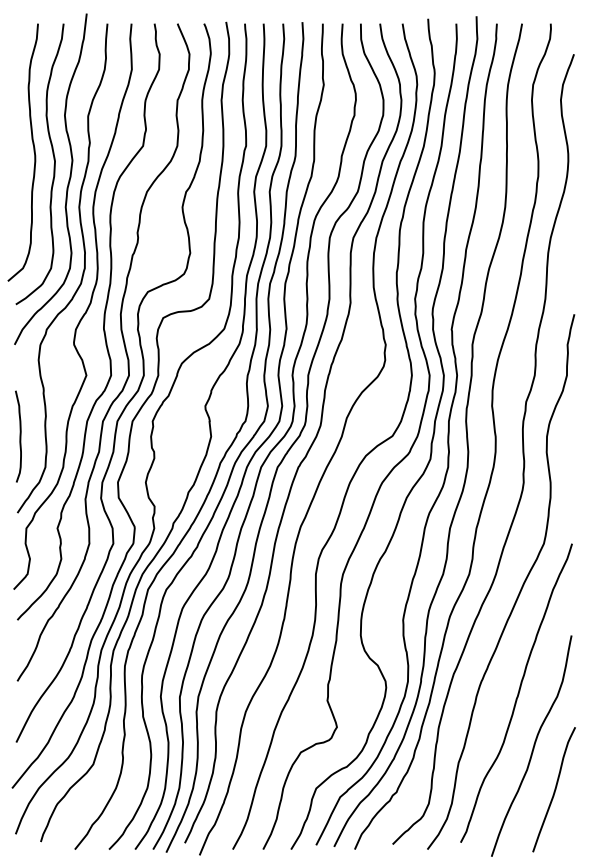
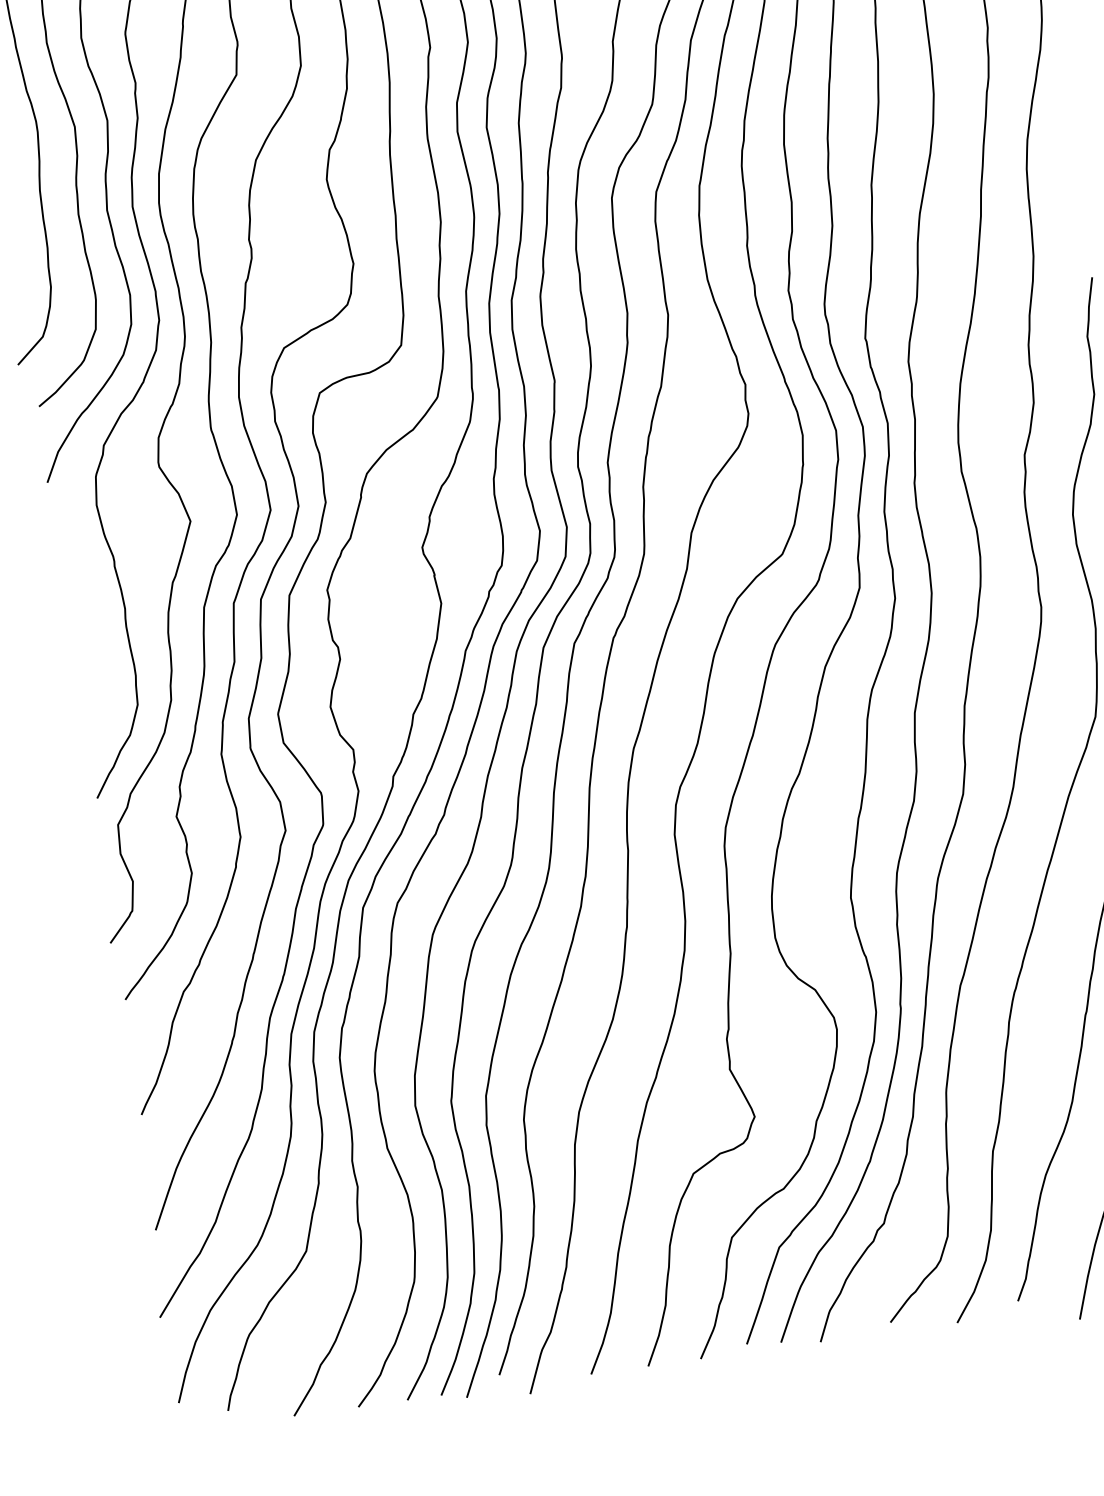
curve: (19, 436) -> (80, 653), removed

